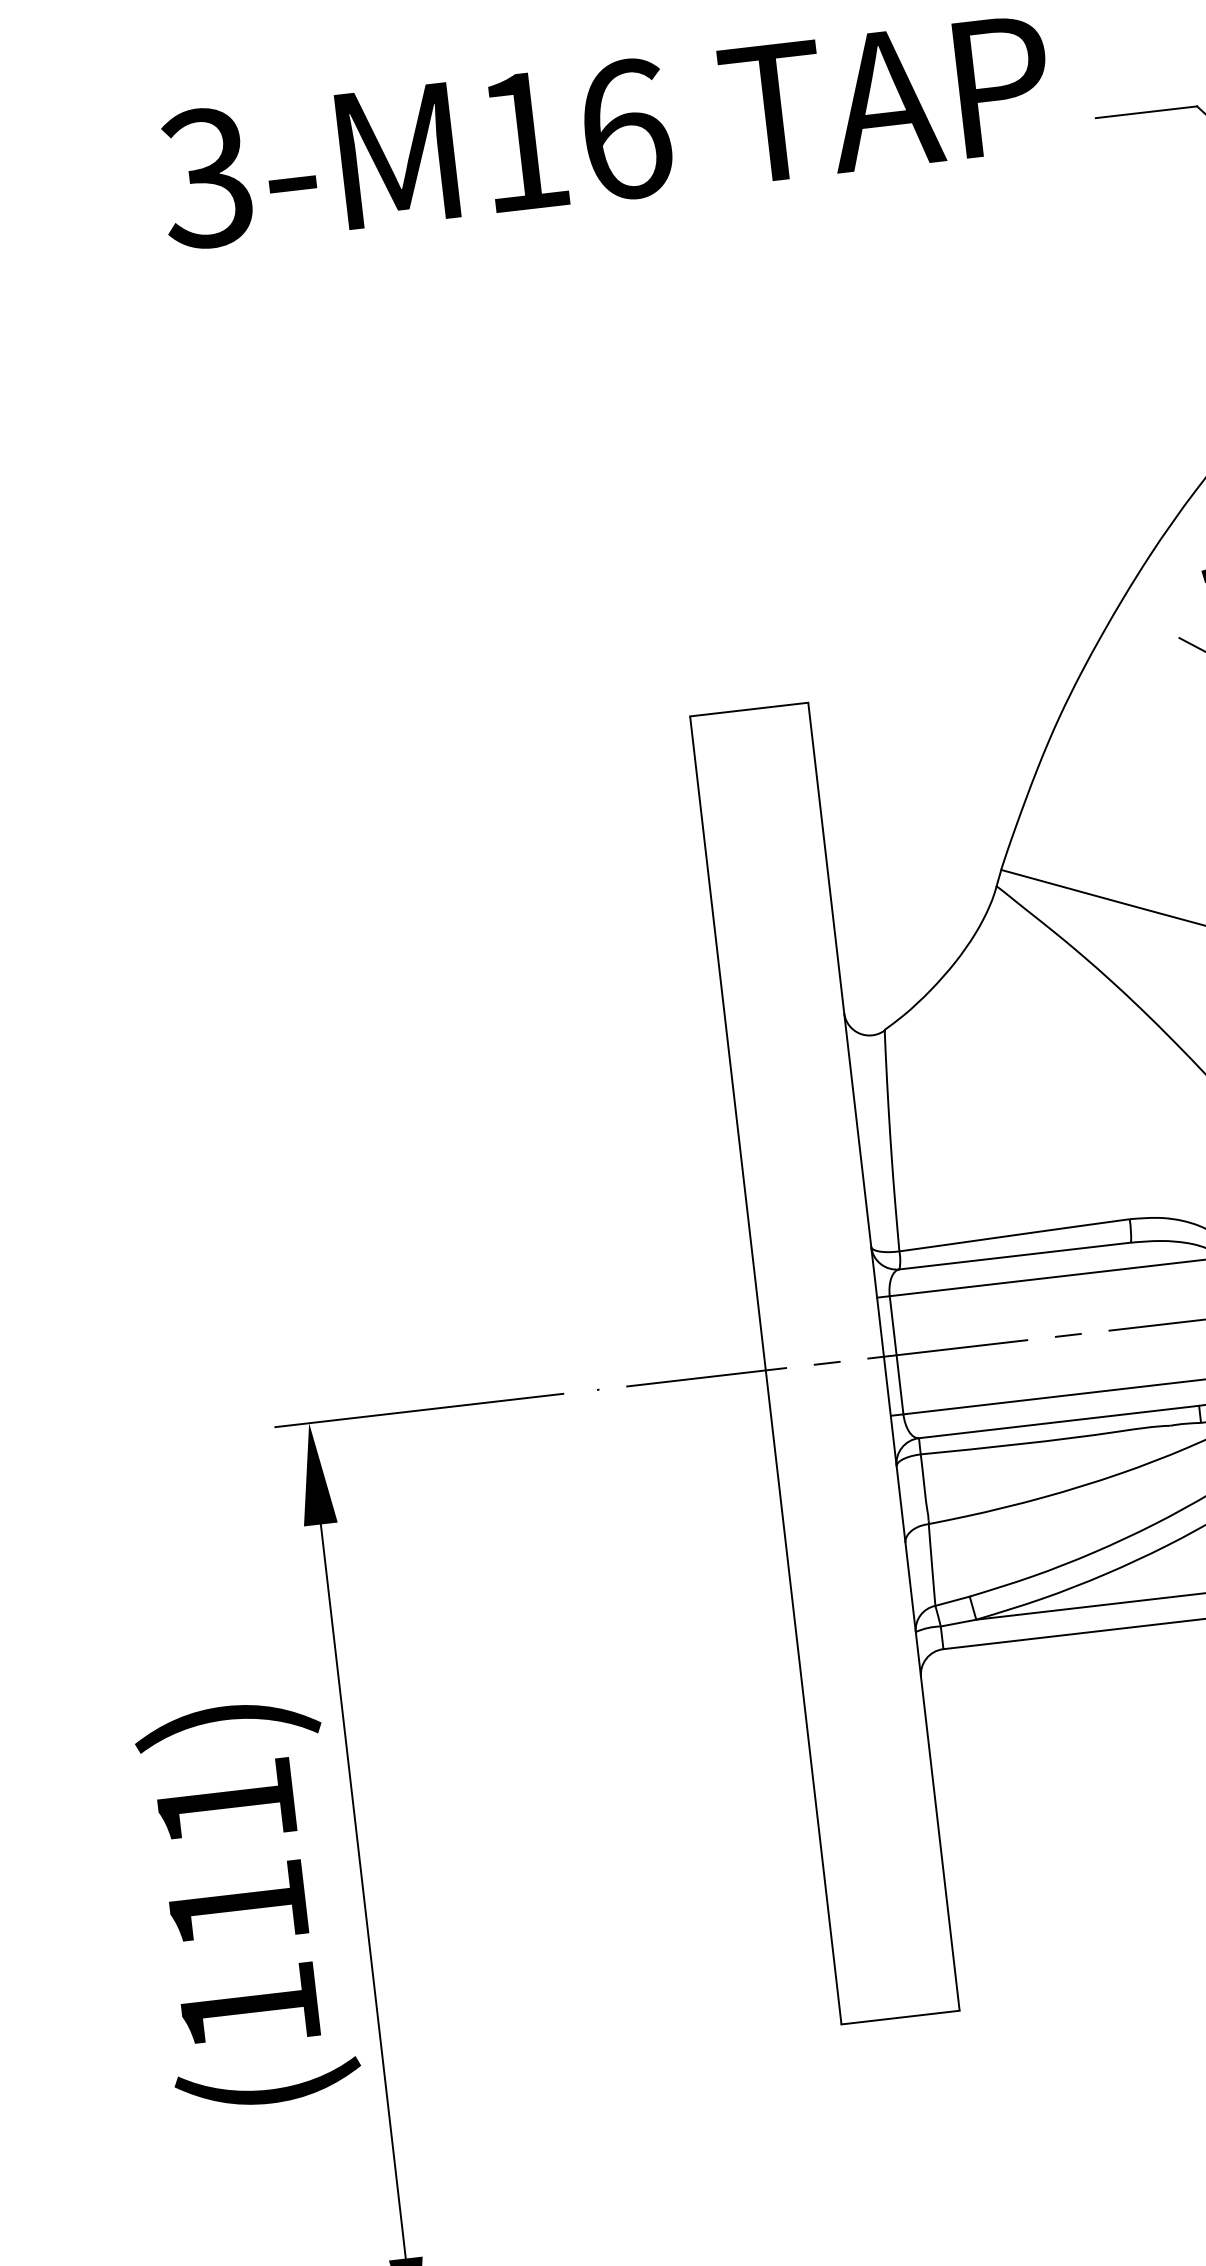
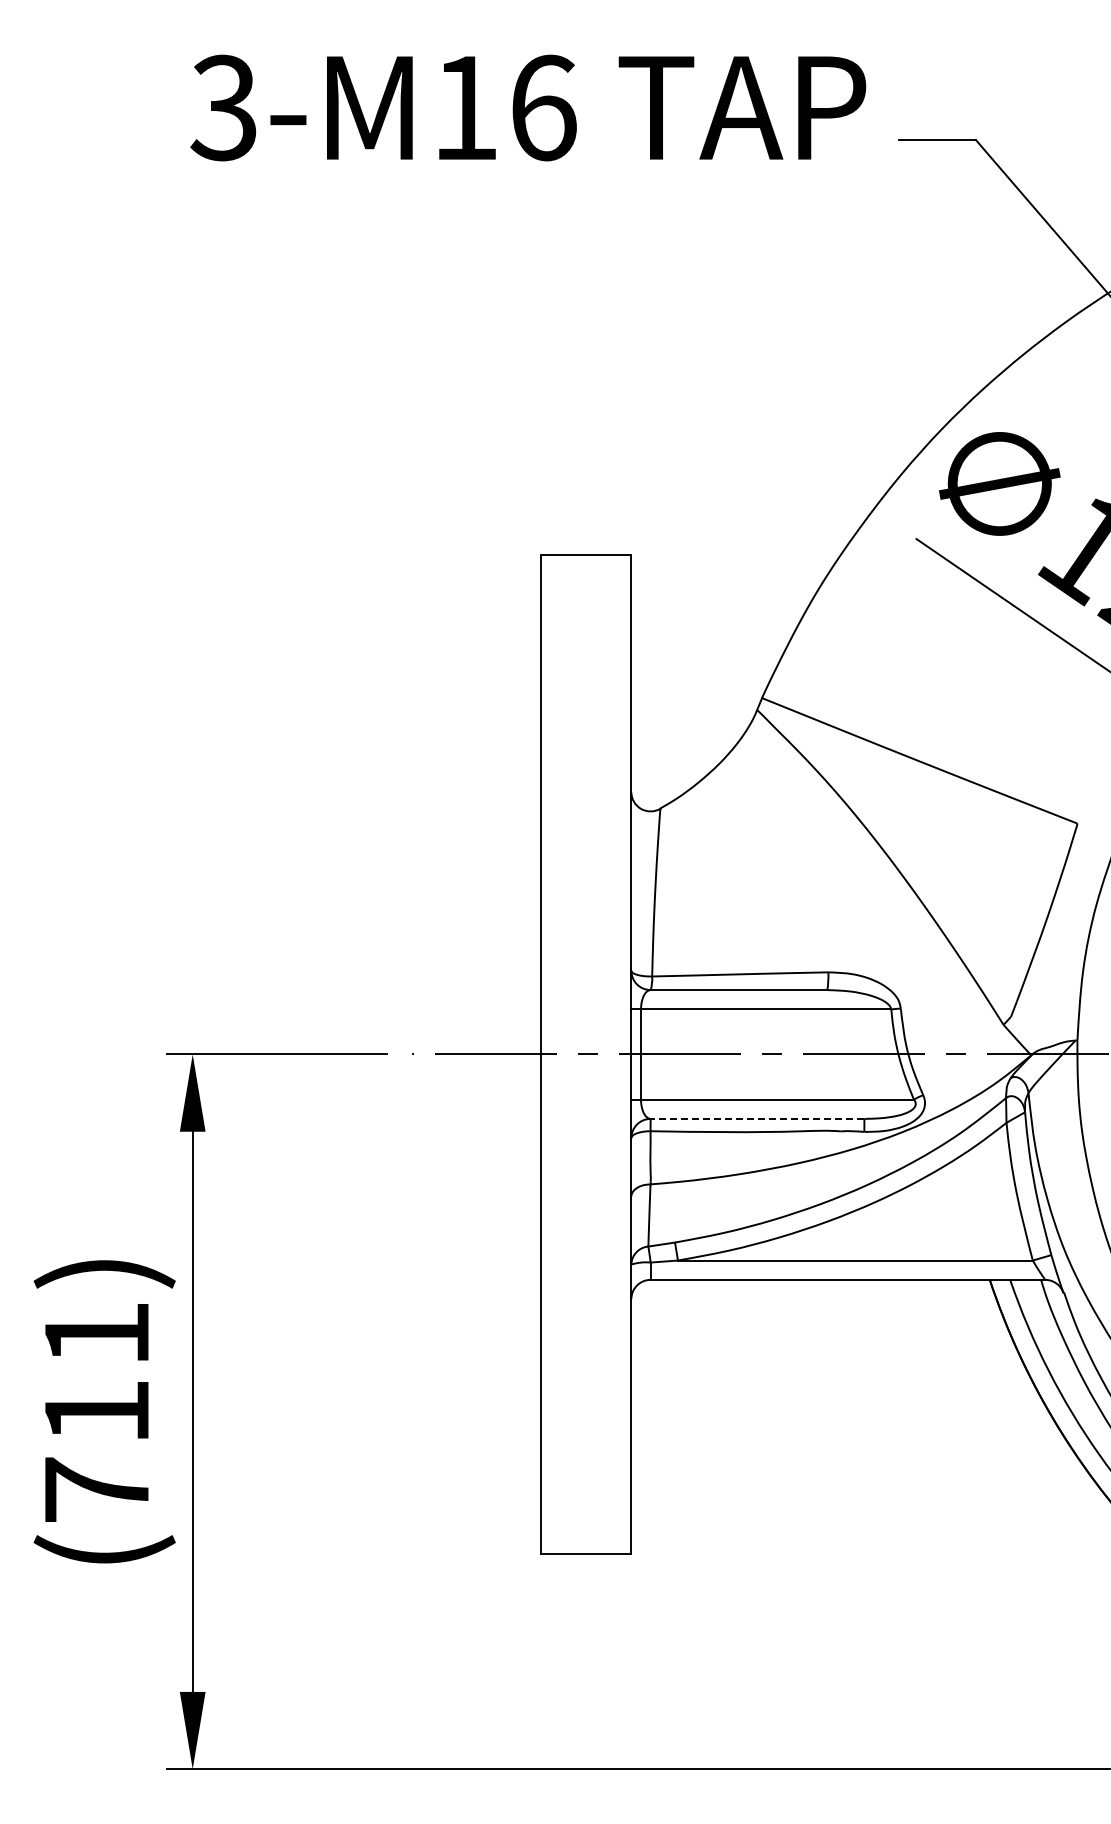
line: (1058, 1421) -> (757, 1118), solid -> dashed
text: (249, 2007) -> (96, 1489), (111) -> (711)

